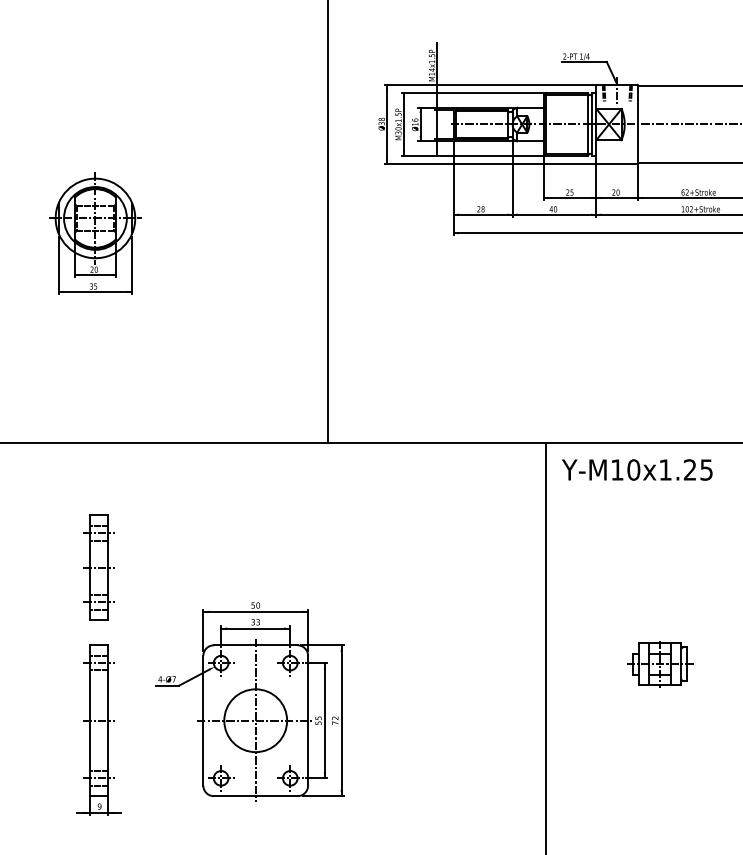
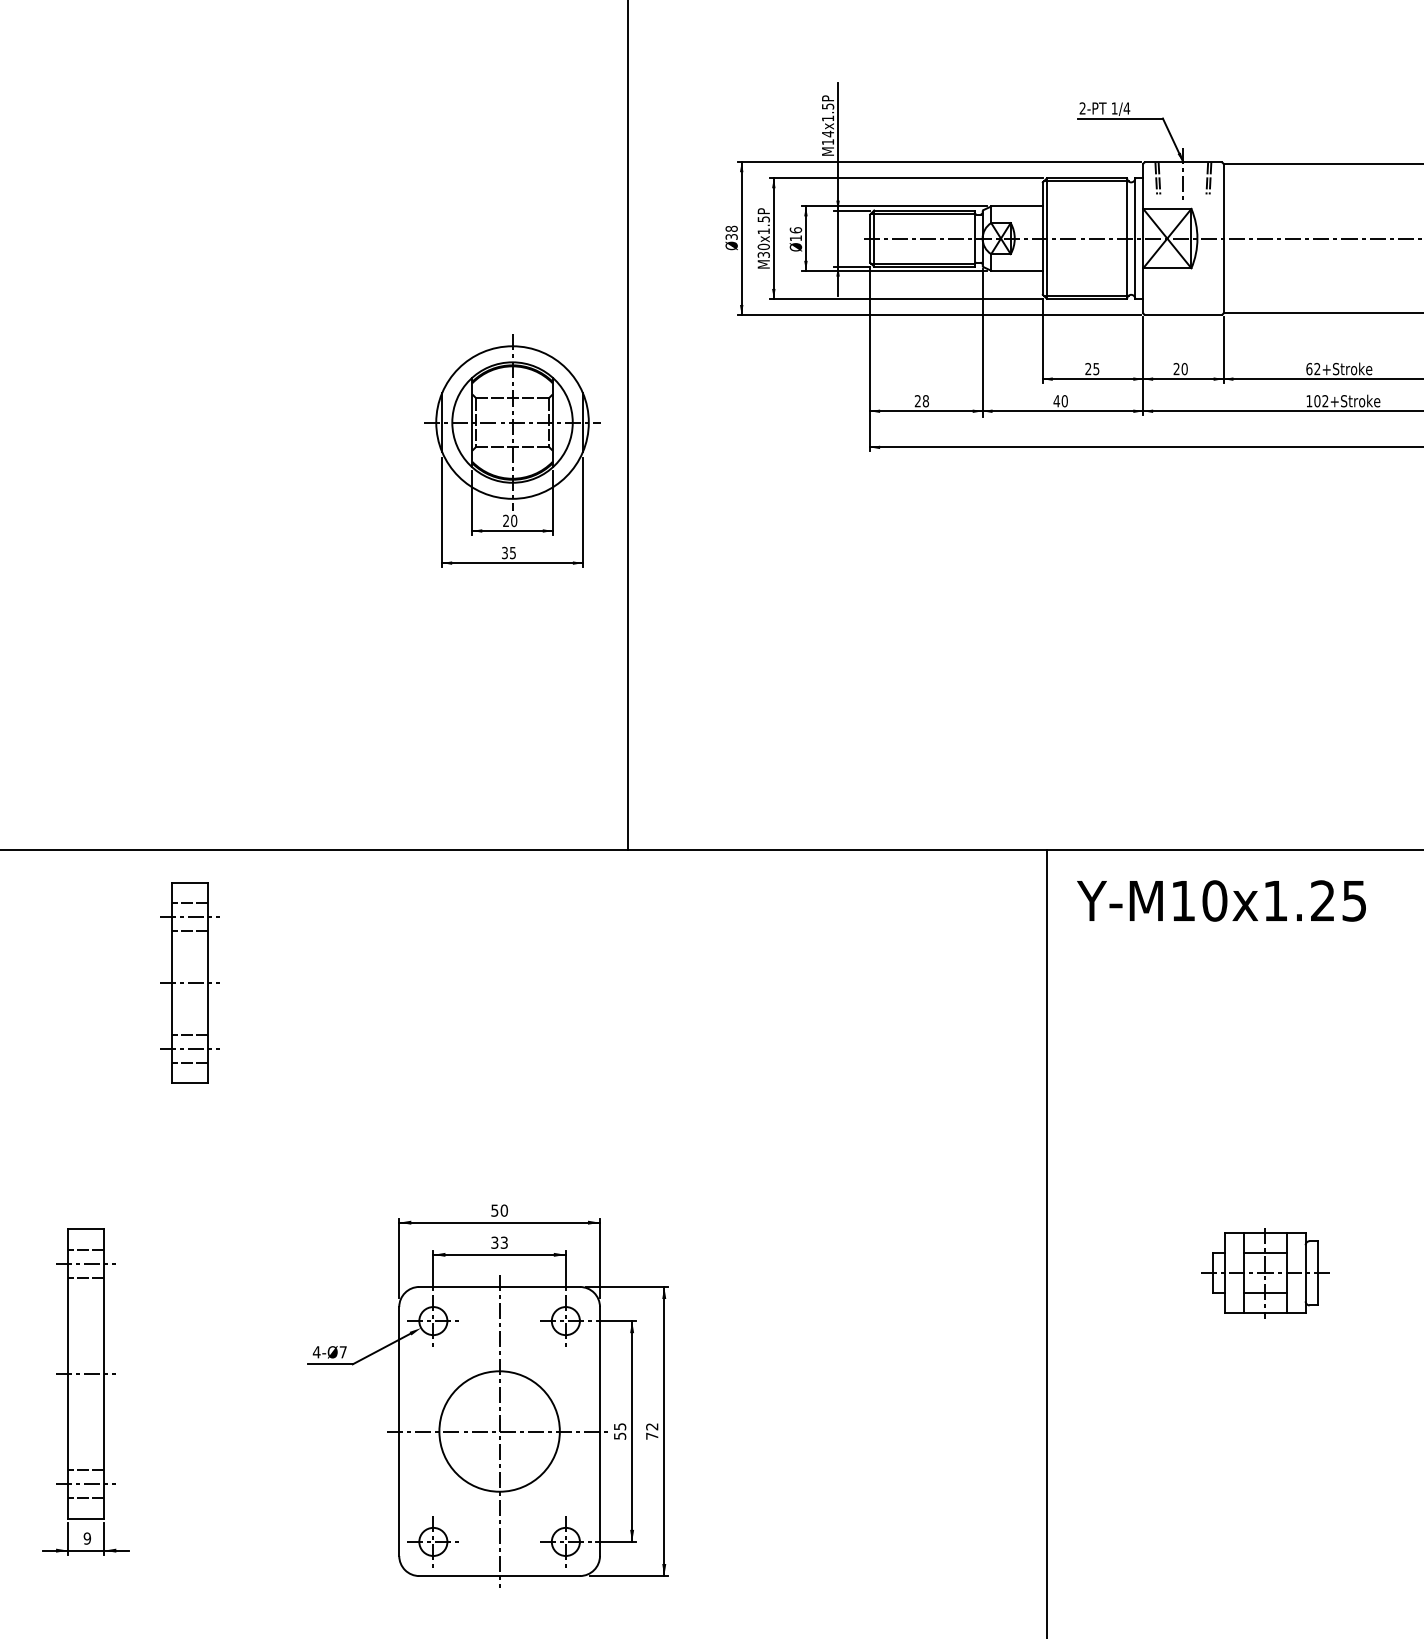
part: (95, 233) -> (512, 451), moved
part: (98, 567) -> (188, 982), moved
part: (249, 701) -> (487, 1394), moved
part: (98, 729) -> (85, 1390), moved

